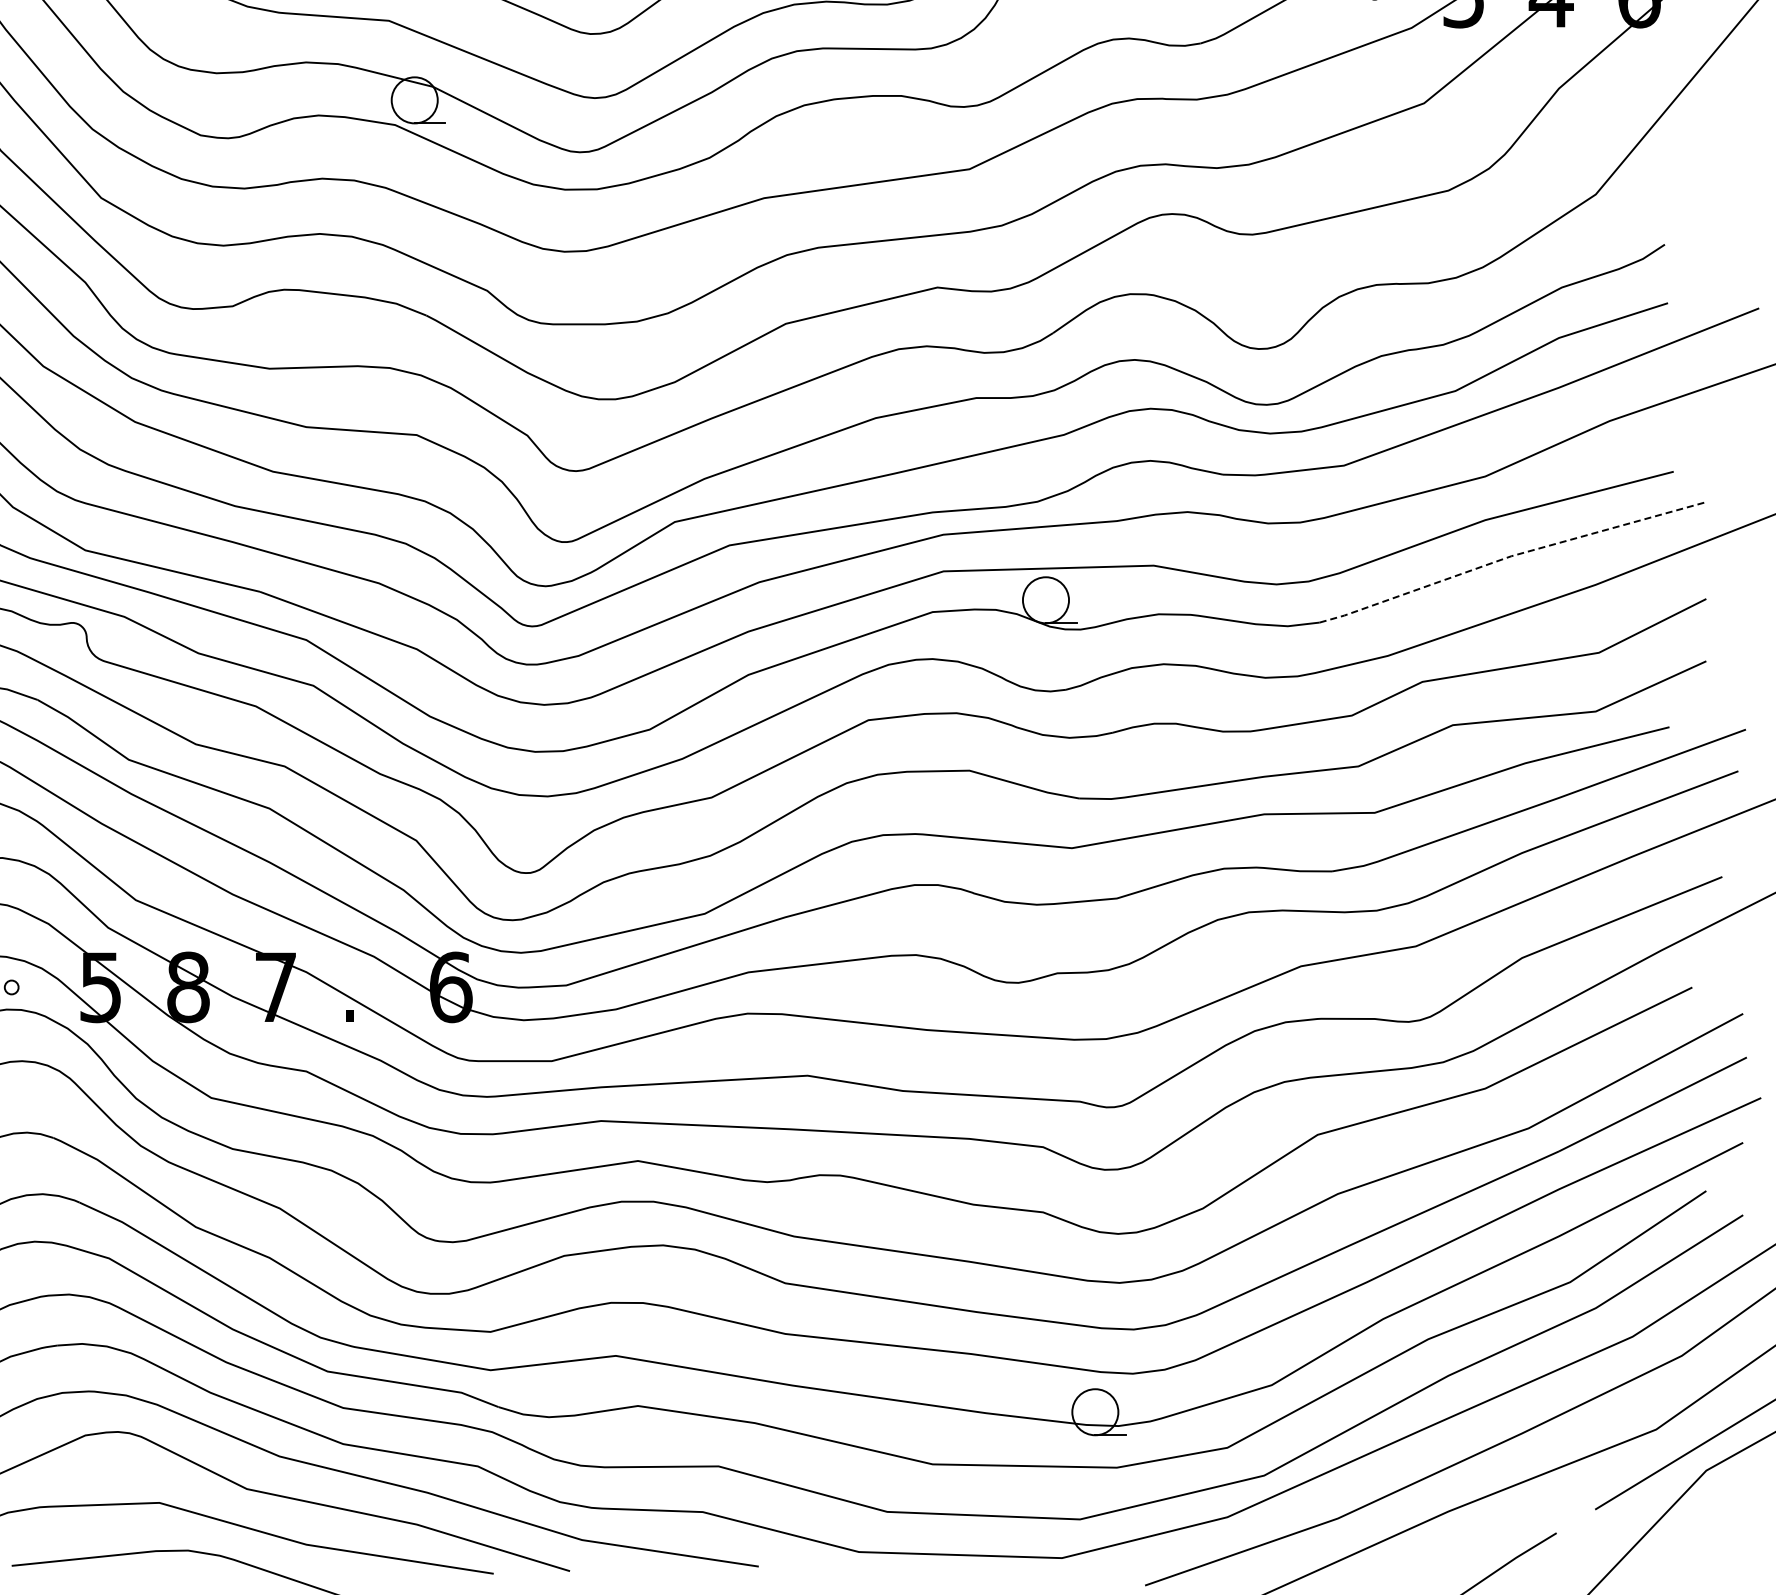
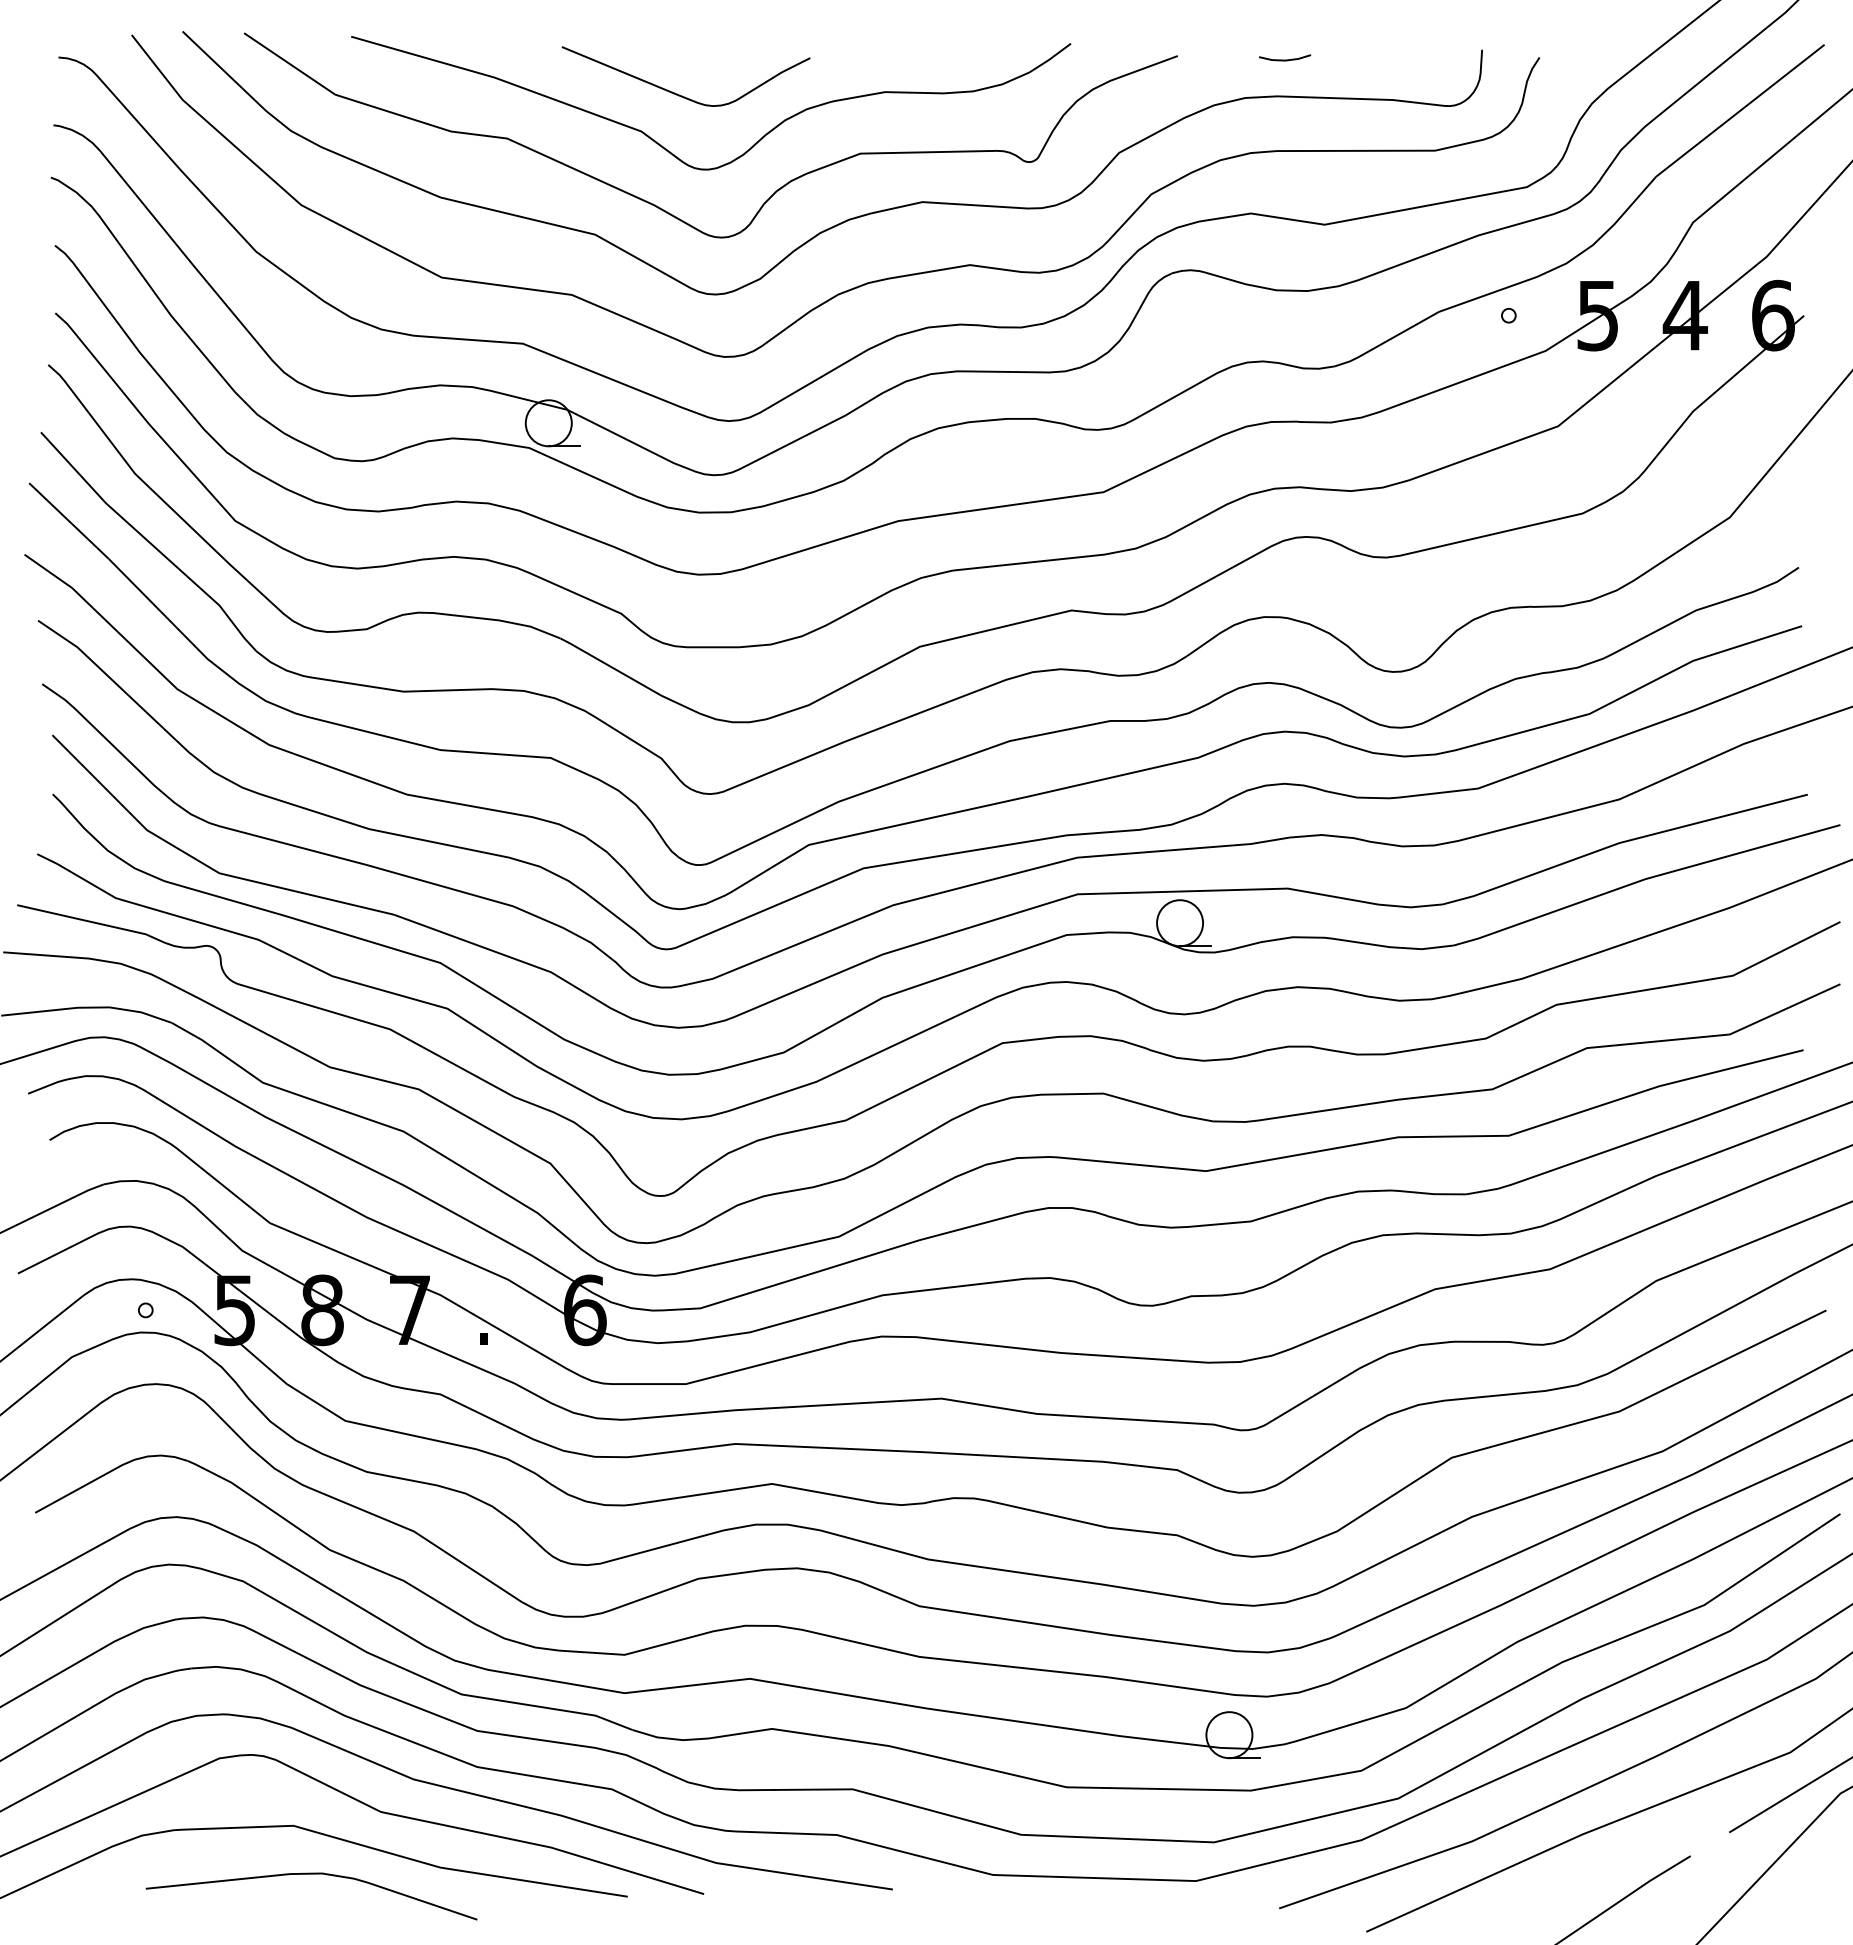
line: (1511, 556) -> (1645, 879), dashed -> solid

